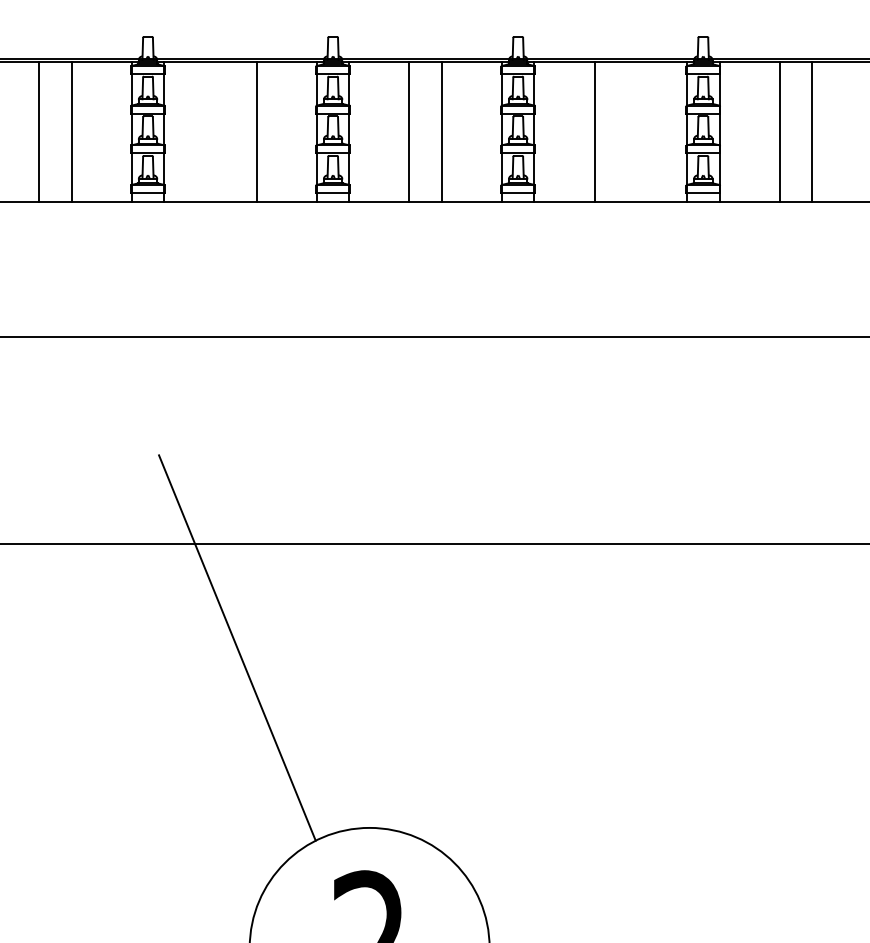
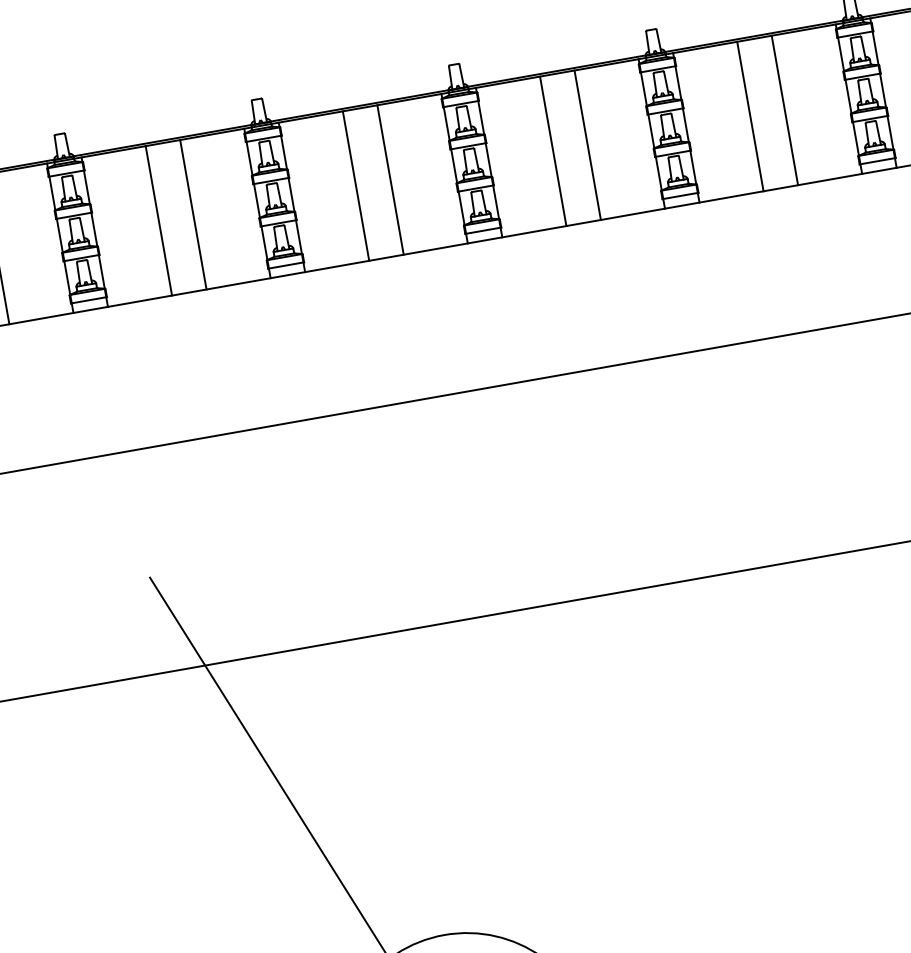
line: (224, 131) -> (158, 220), added
line: (626, 131) -> (587, 144), added

